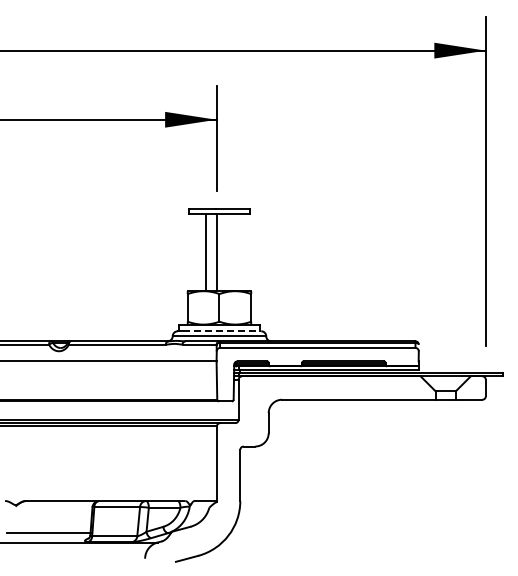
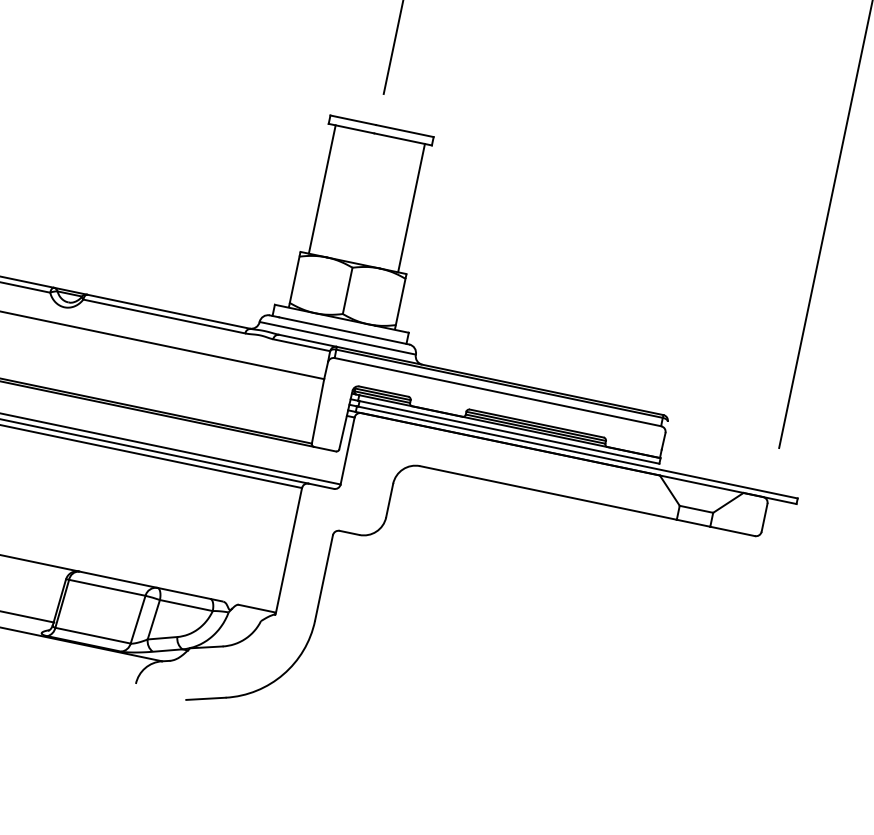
line: (206, 252) -> (412, 207), moved
line: (216, 252) -> (321, 188), moved
line: (222, 331) -> (344, 331), dashed -> solid

